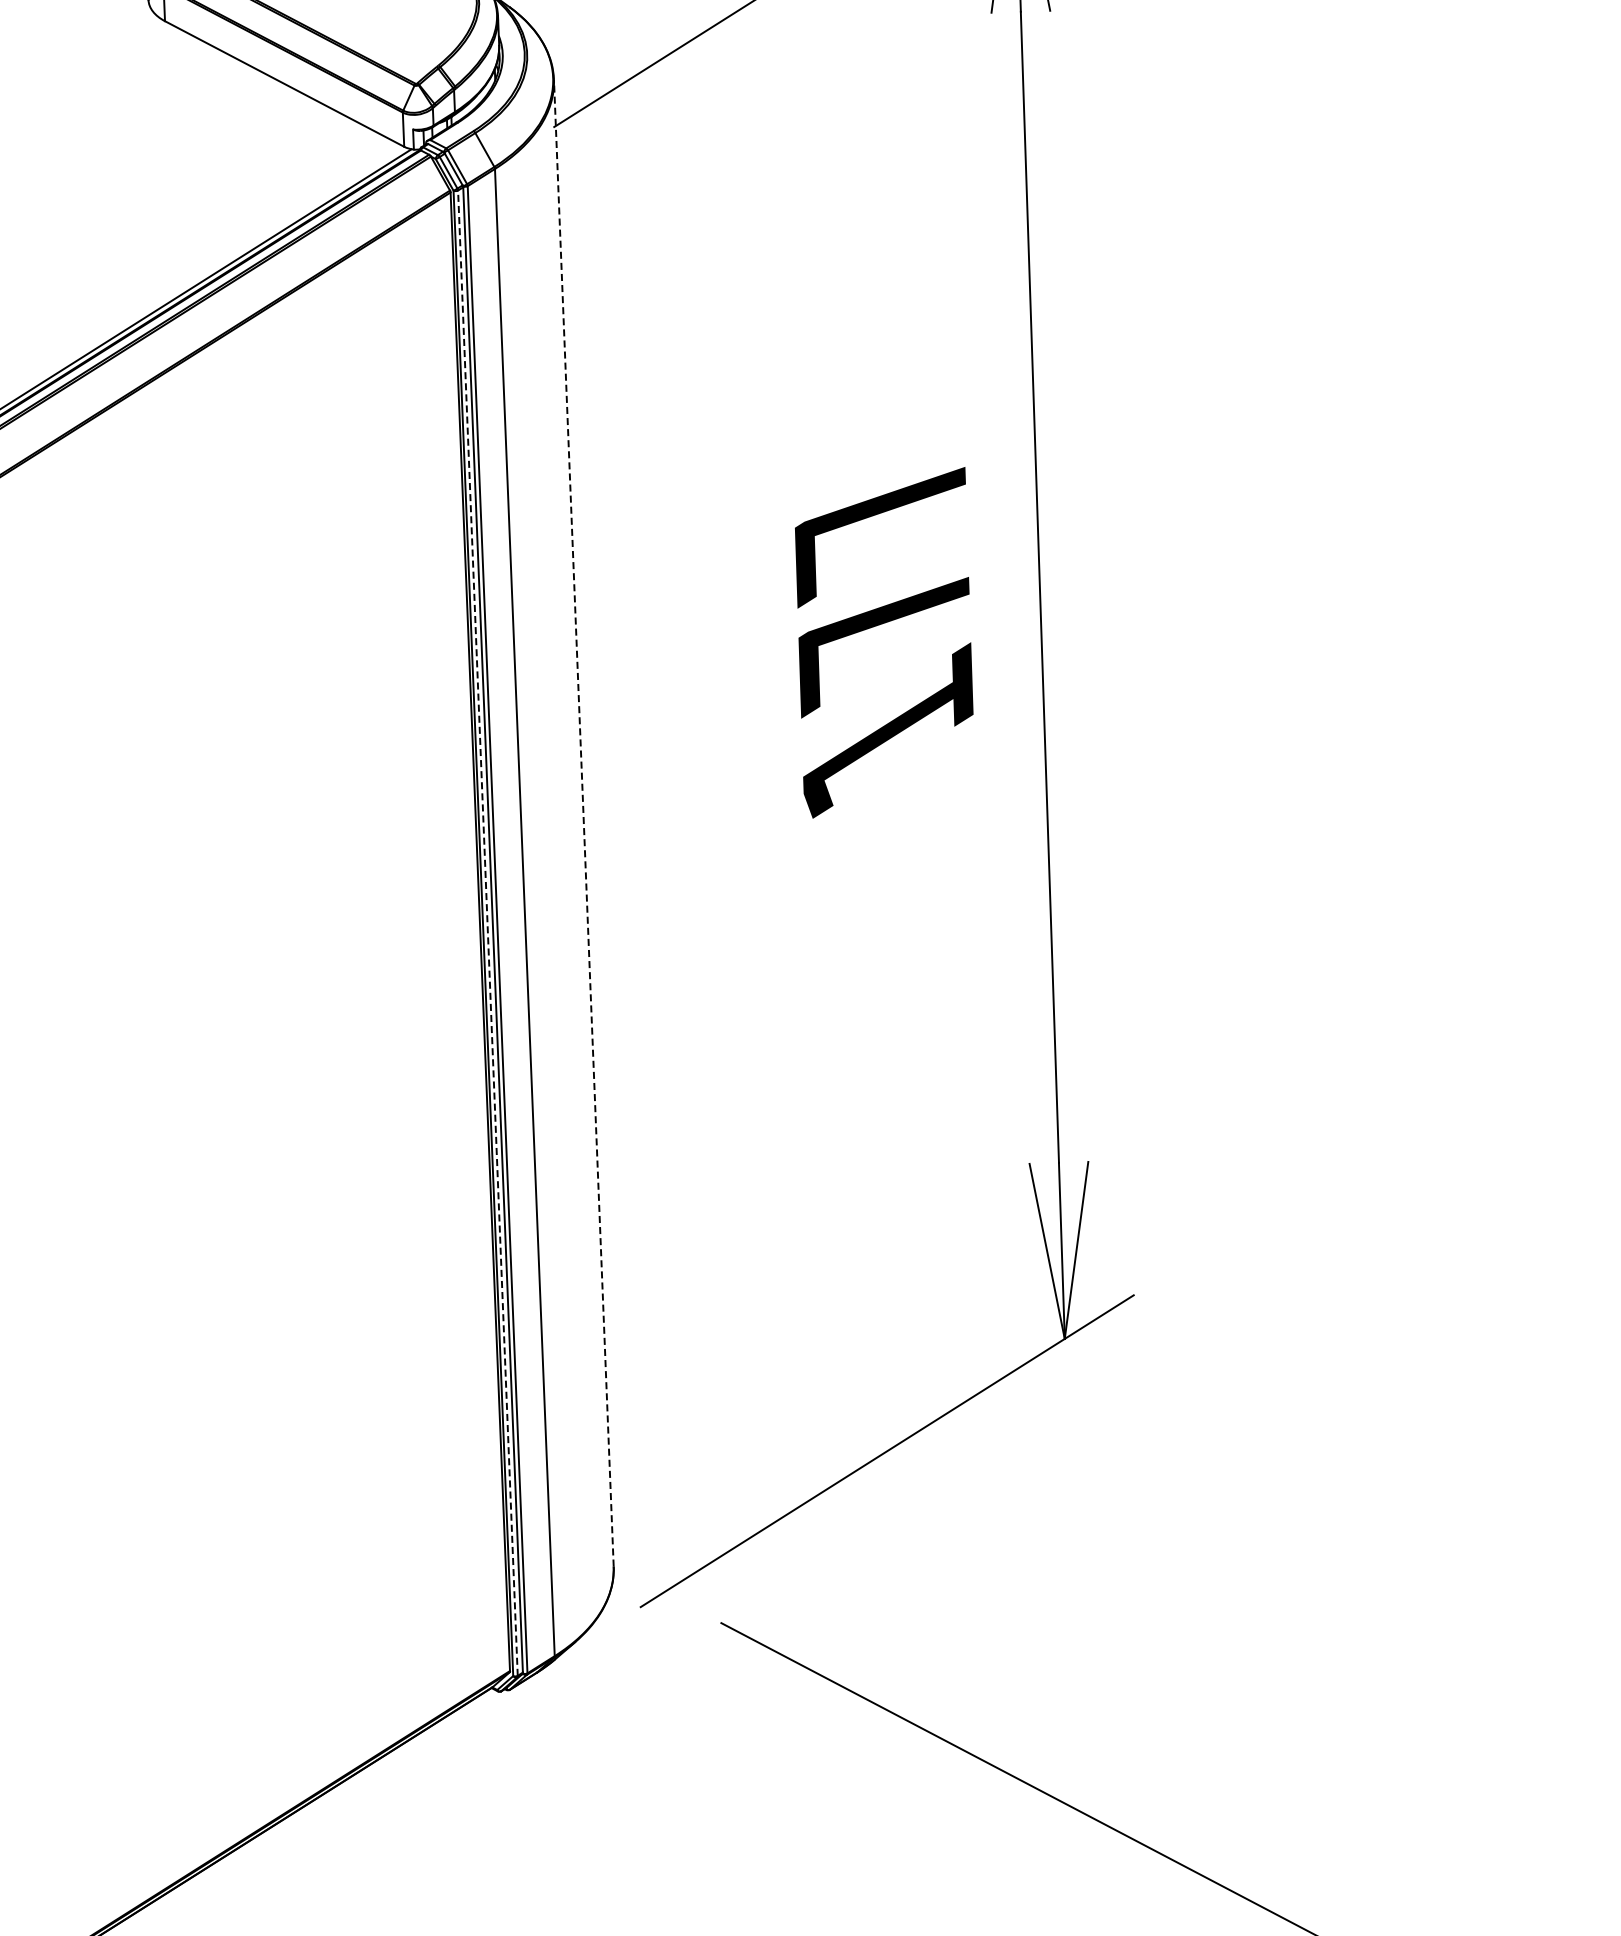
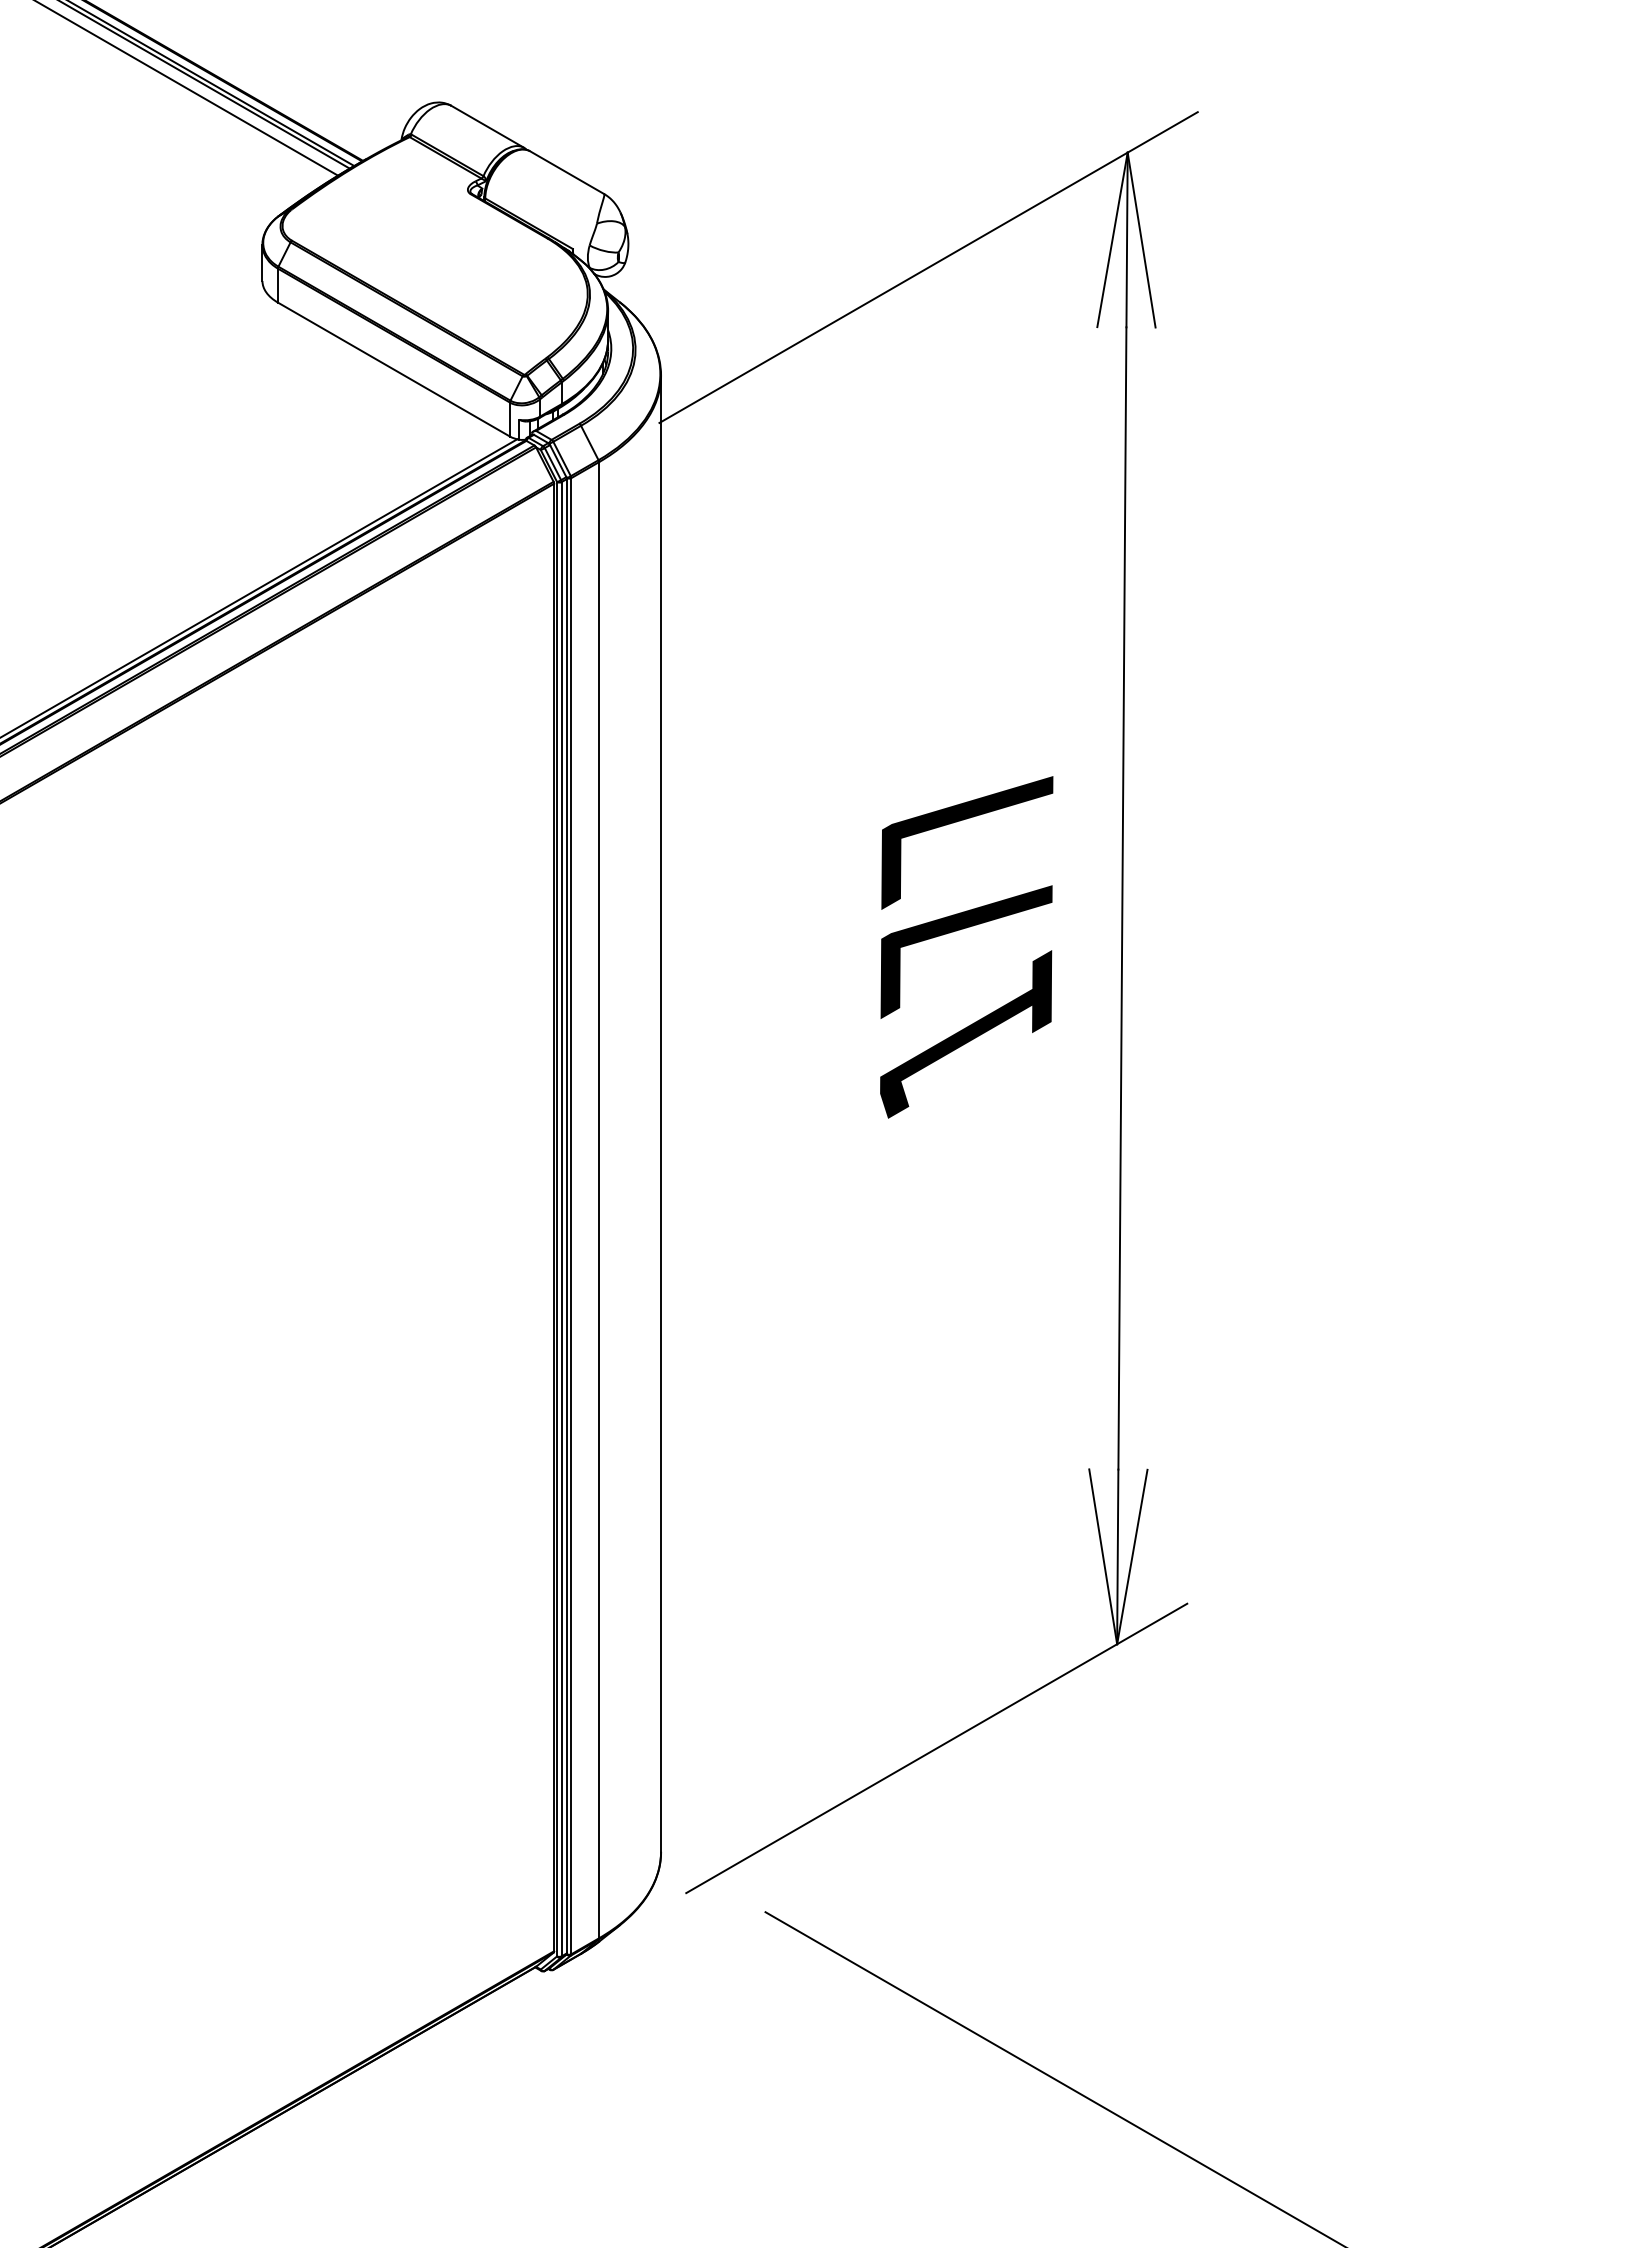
line: (584, 822) -> (661, 1113), dashed -> solid
line: (487, 932) -> (561, 1218), dashed -> solid

